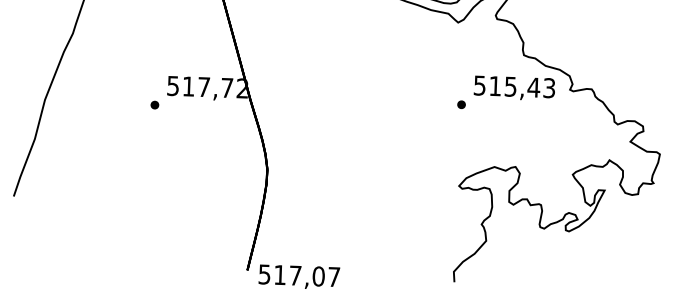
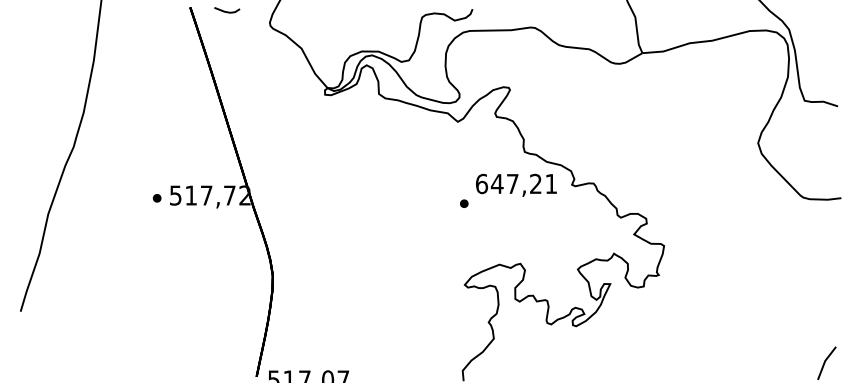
text: (514, 86) -> (516, 183), 515,43 -> 647,21
part: (154, 105) -> (156, 198), moved

